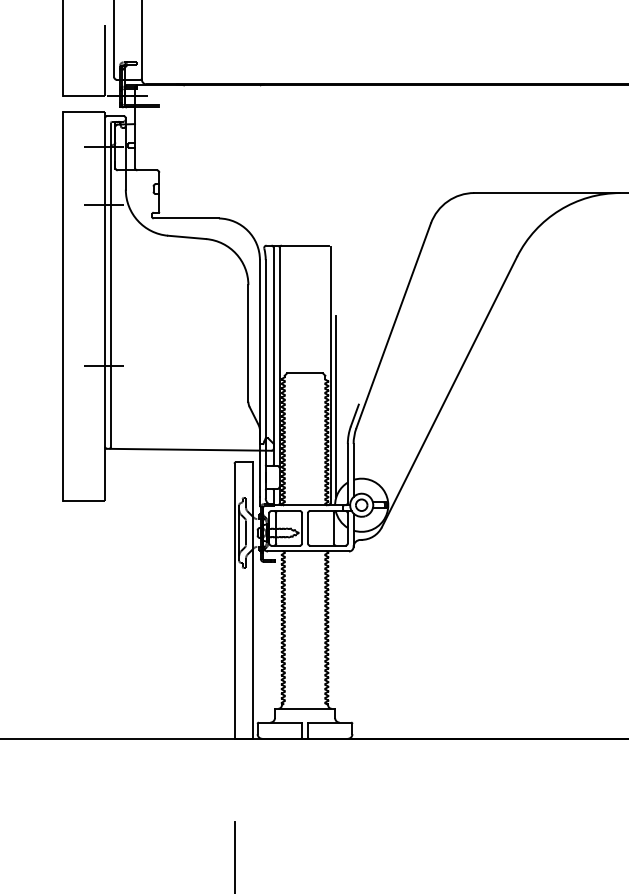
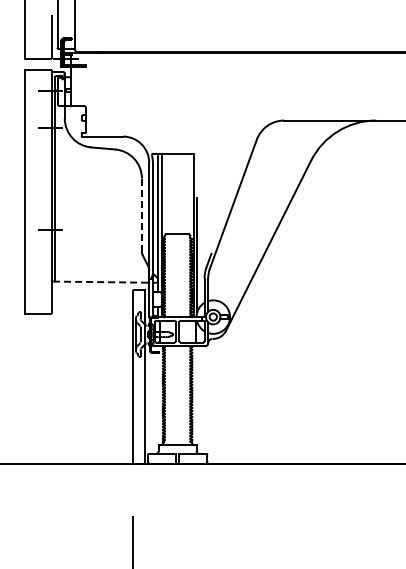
line: (247, 343) -> (141, 215), solid -> dashed
line: (188, 450) -> (104, 282), solid -> dashed

